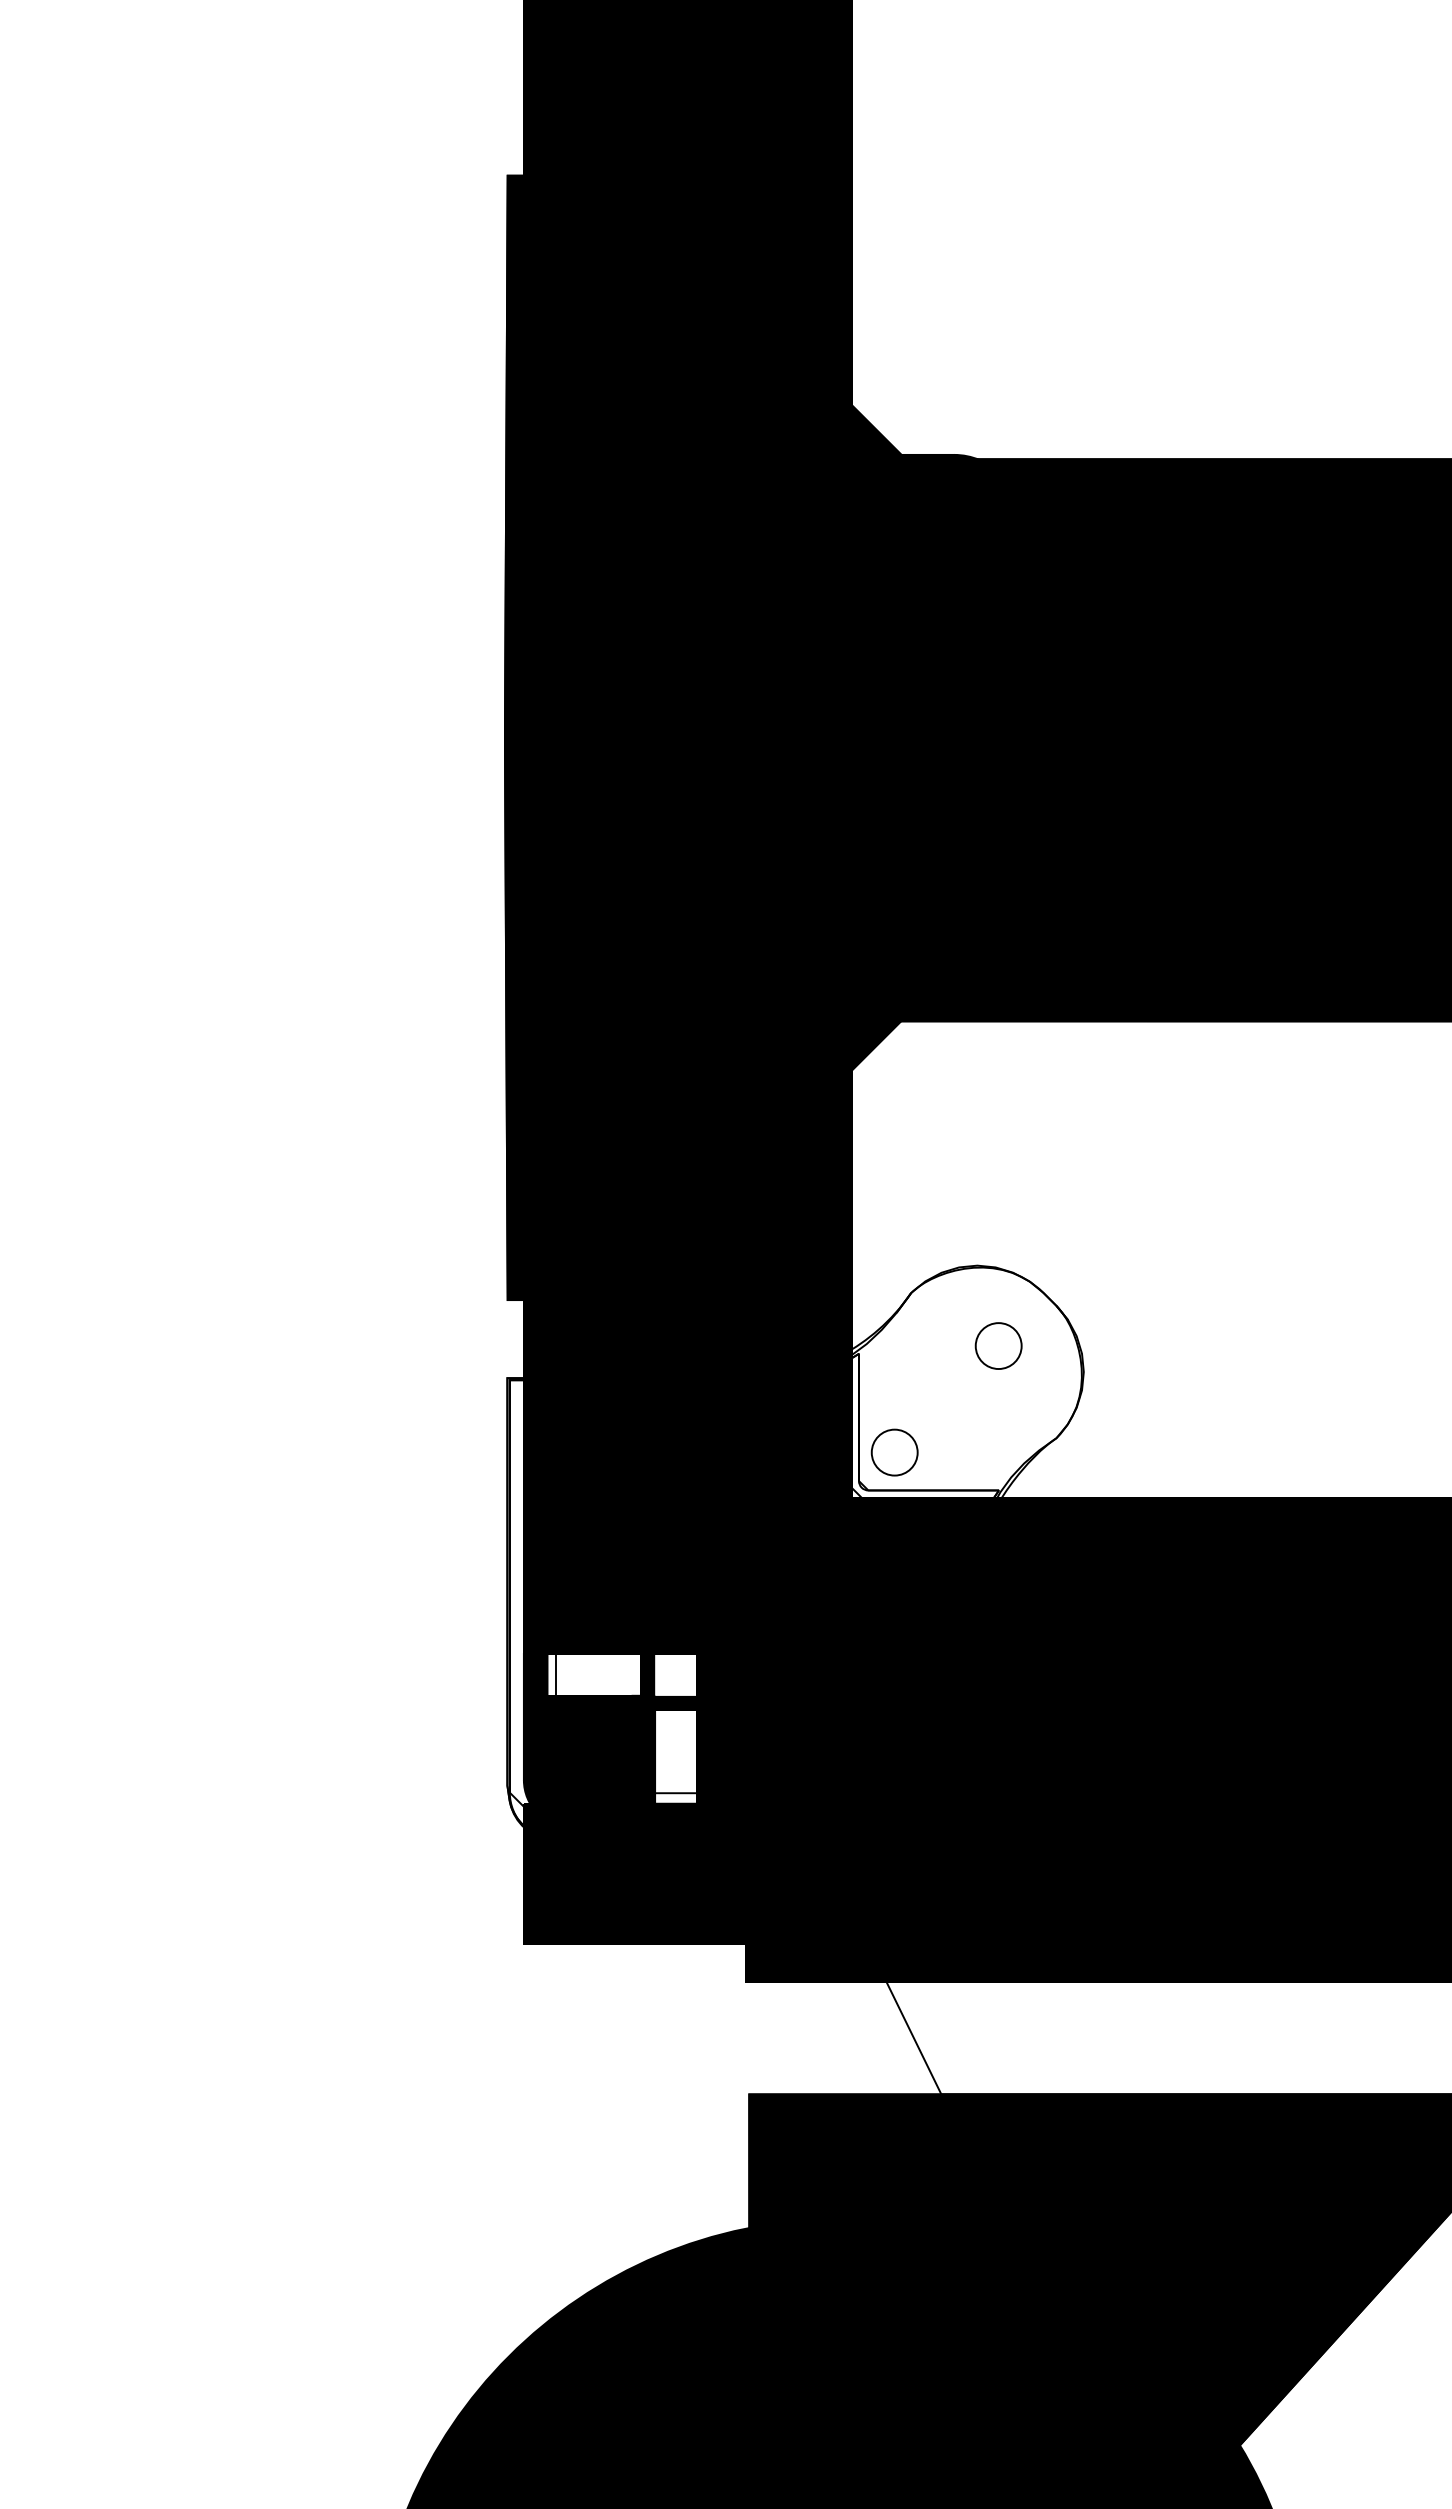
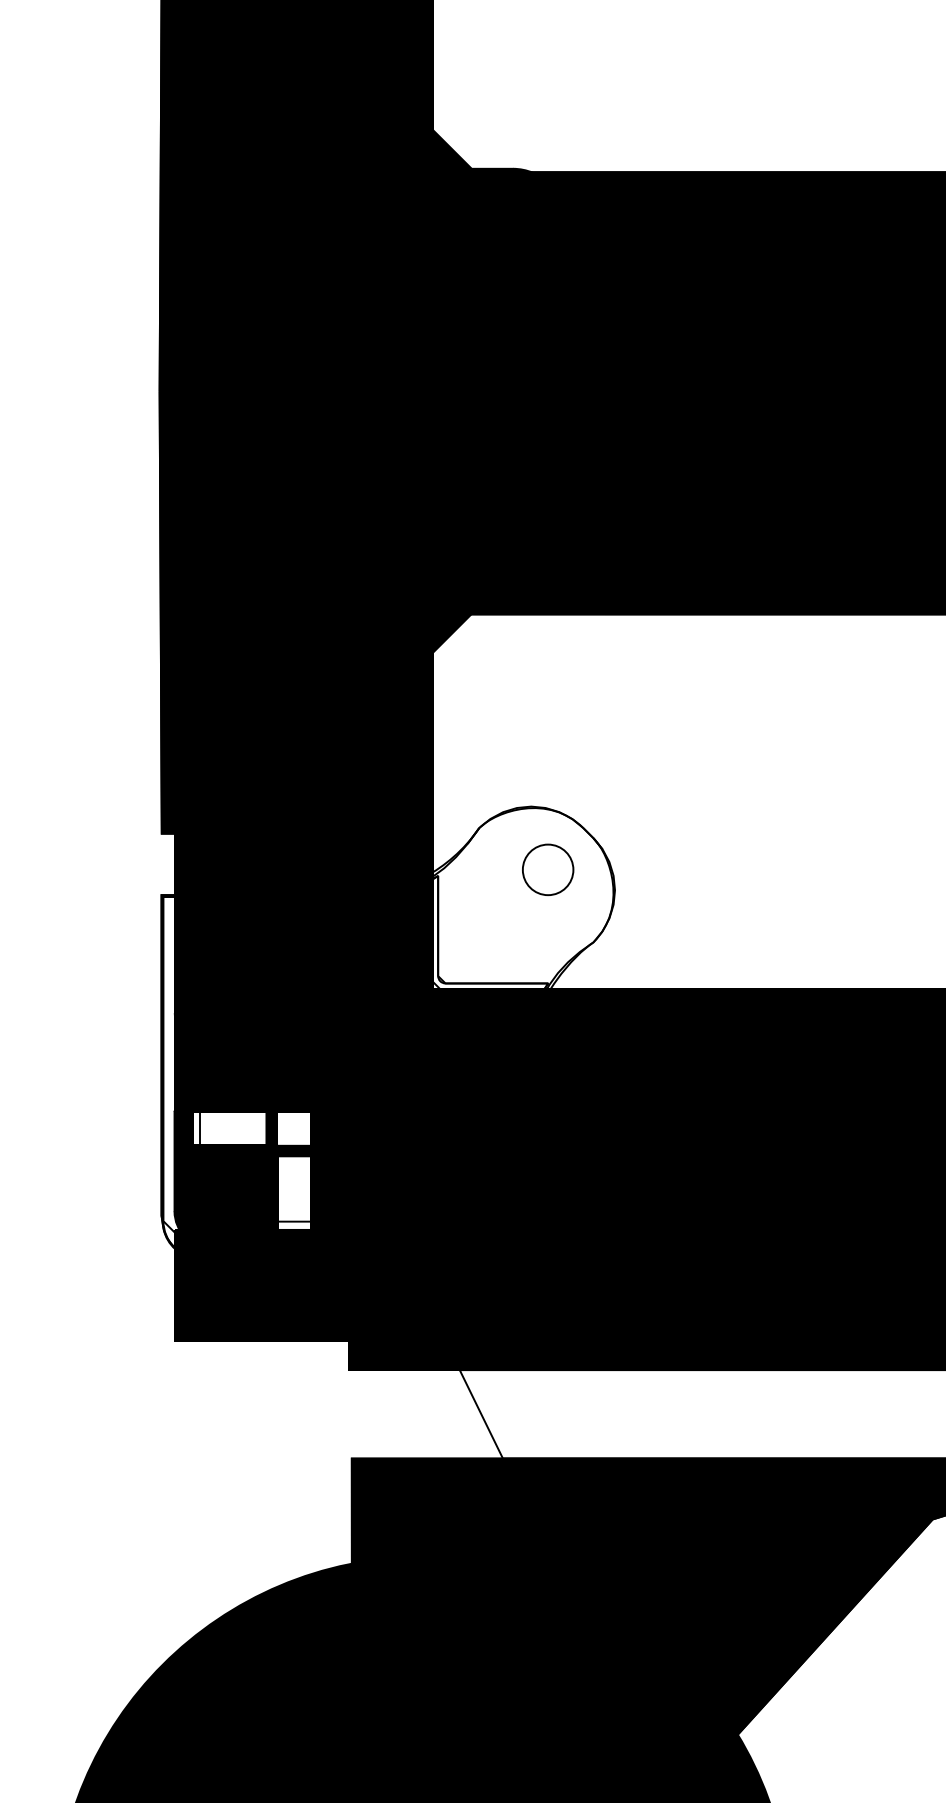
part: (998, 1345) -> (547, 869), size x1.4
part: (894, 1452) -> (466, 953), removed

